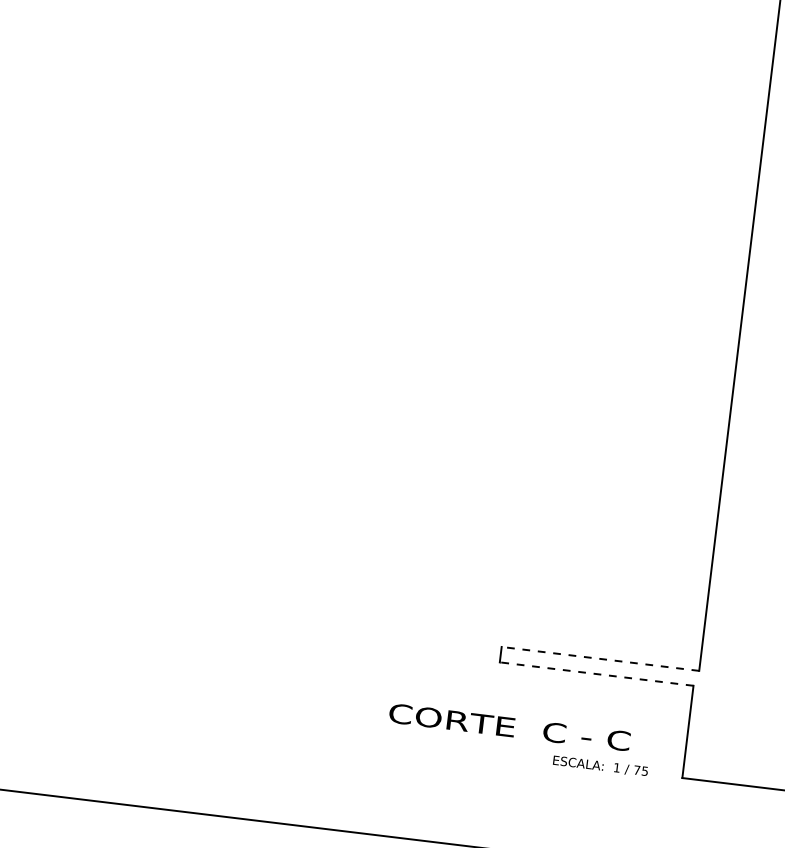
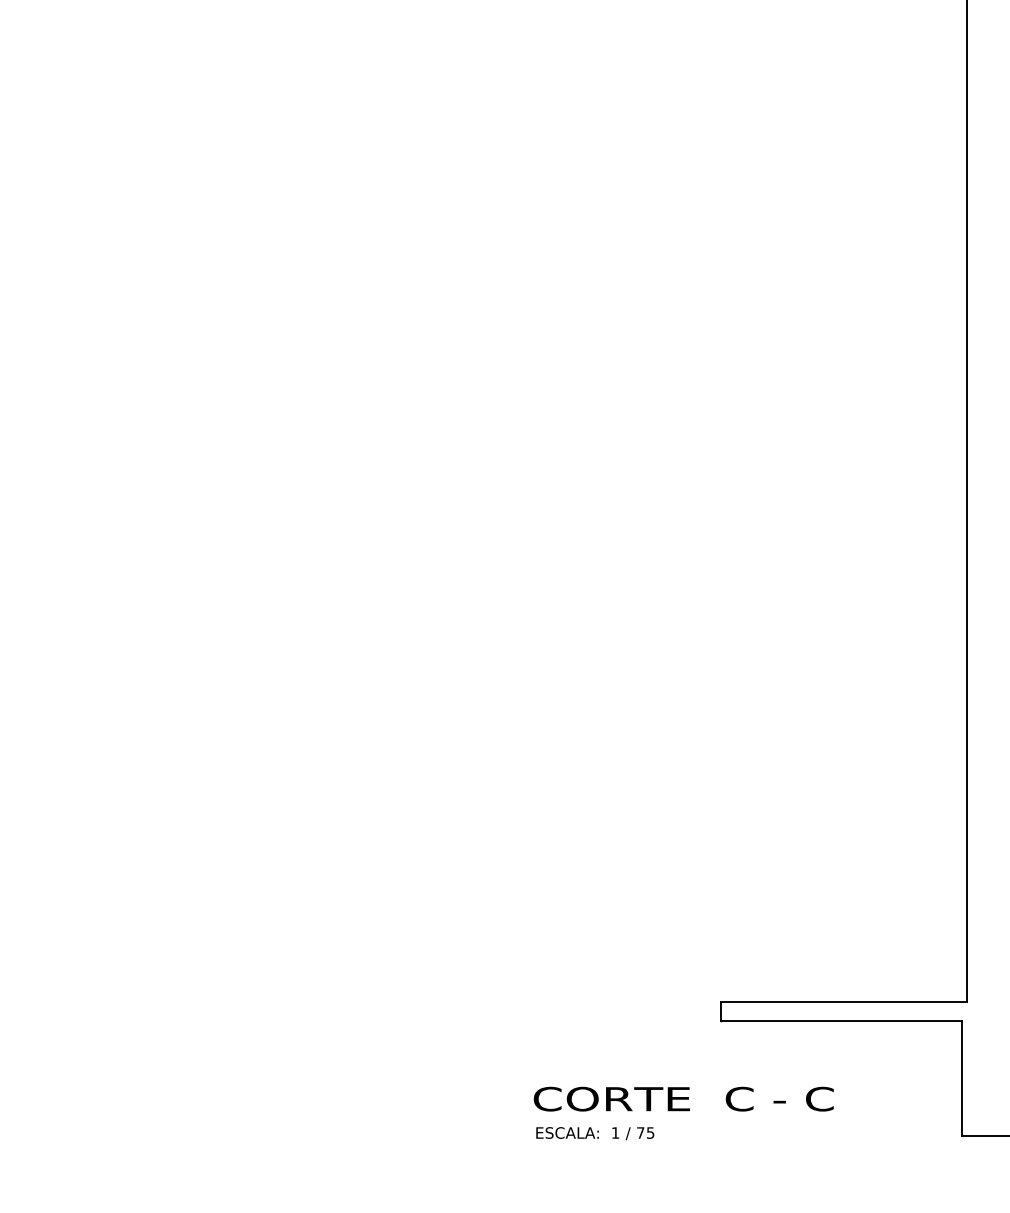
line: (599, 658) -> (843, 1001), dashed -> solid
line: (596, 673) -> (841, 1020), dashed -> solid
text: (509, 726) -> (683, 1098), moved
text: (600, 766) -> (595, 1133), moved

